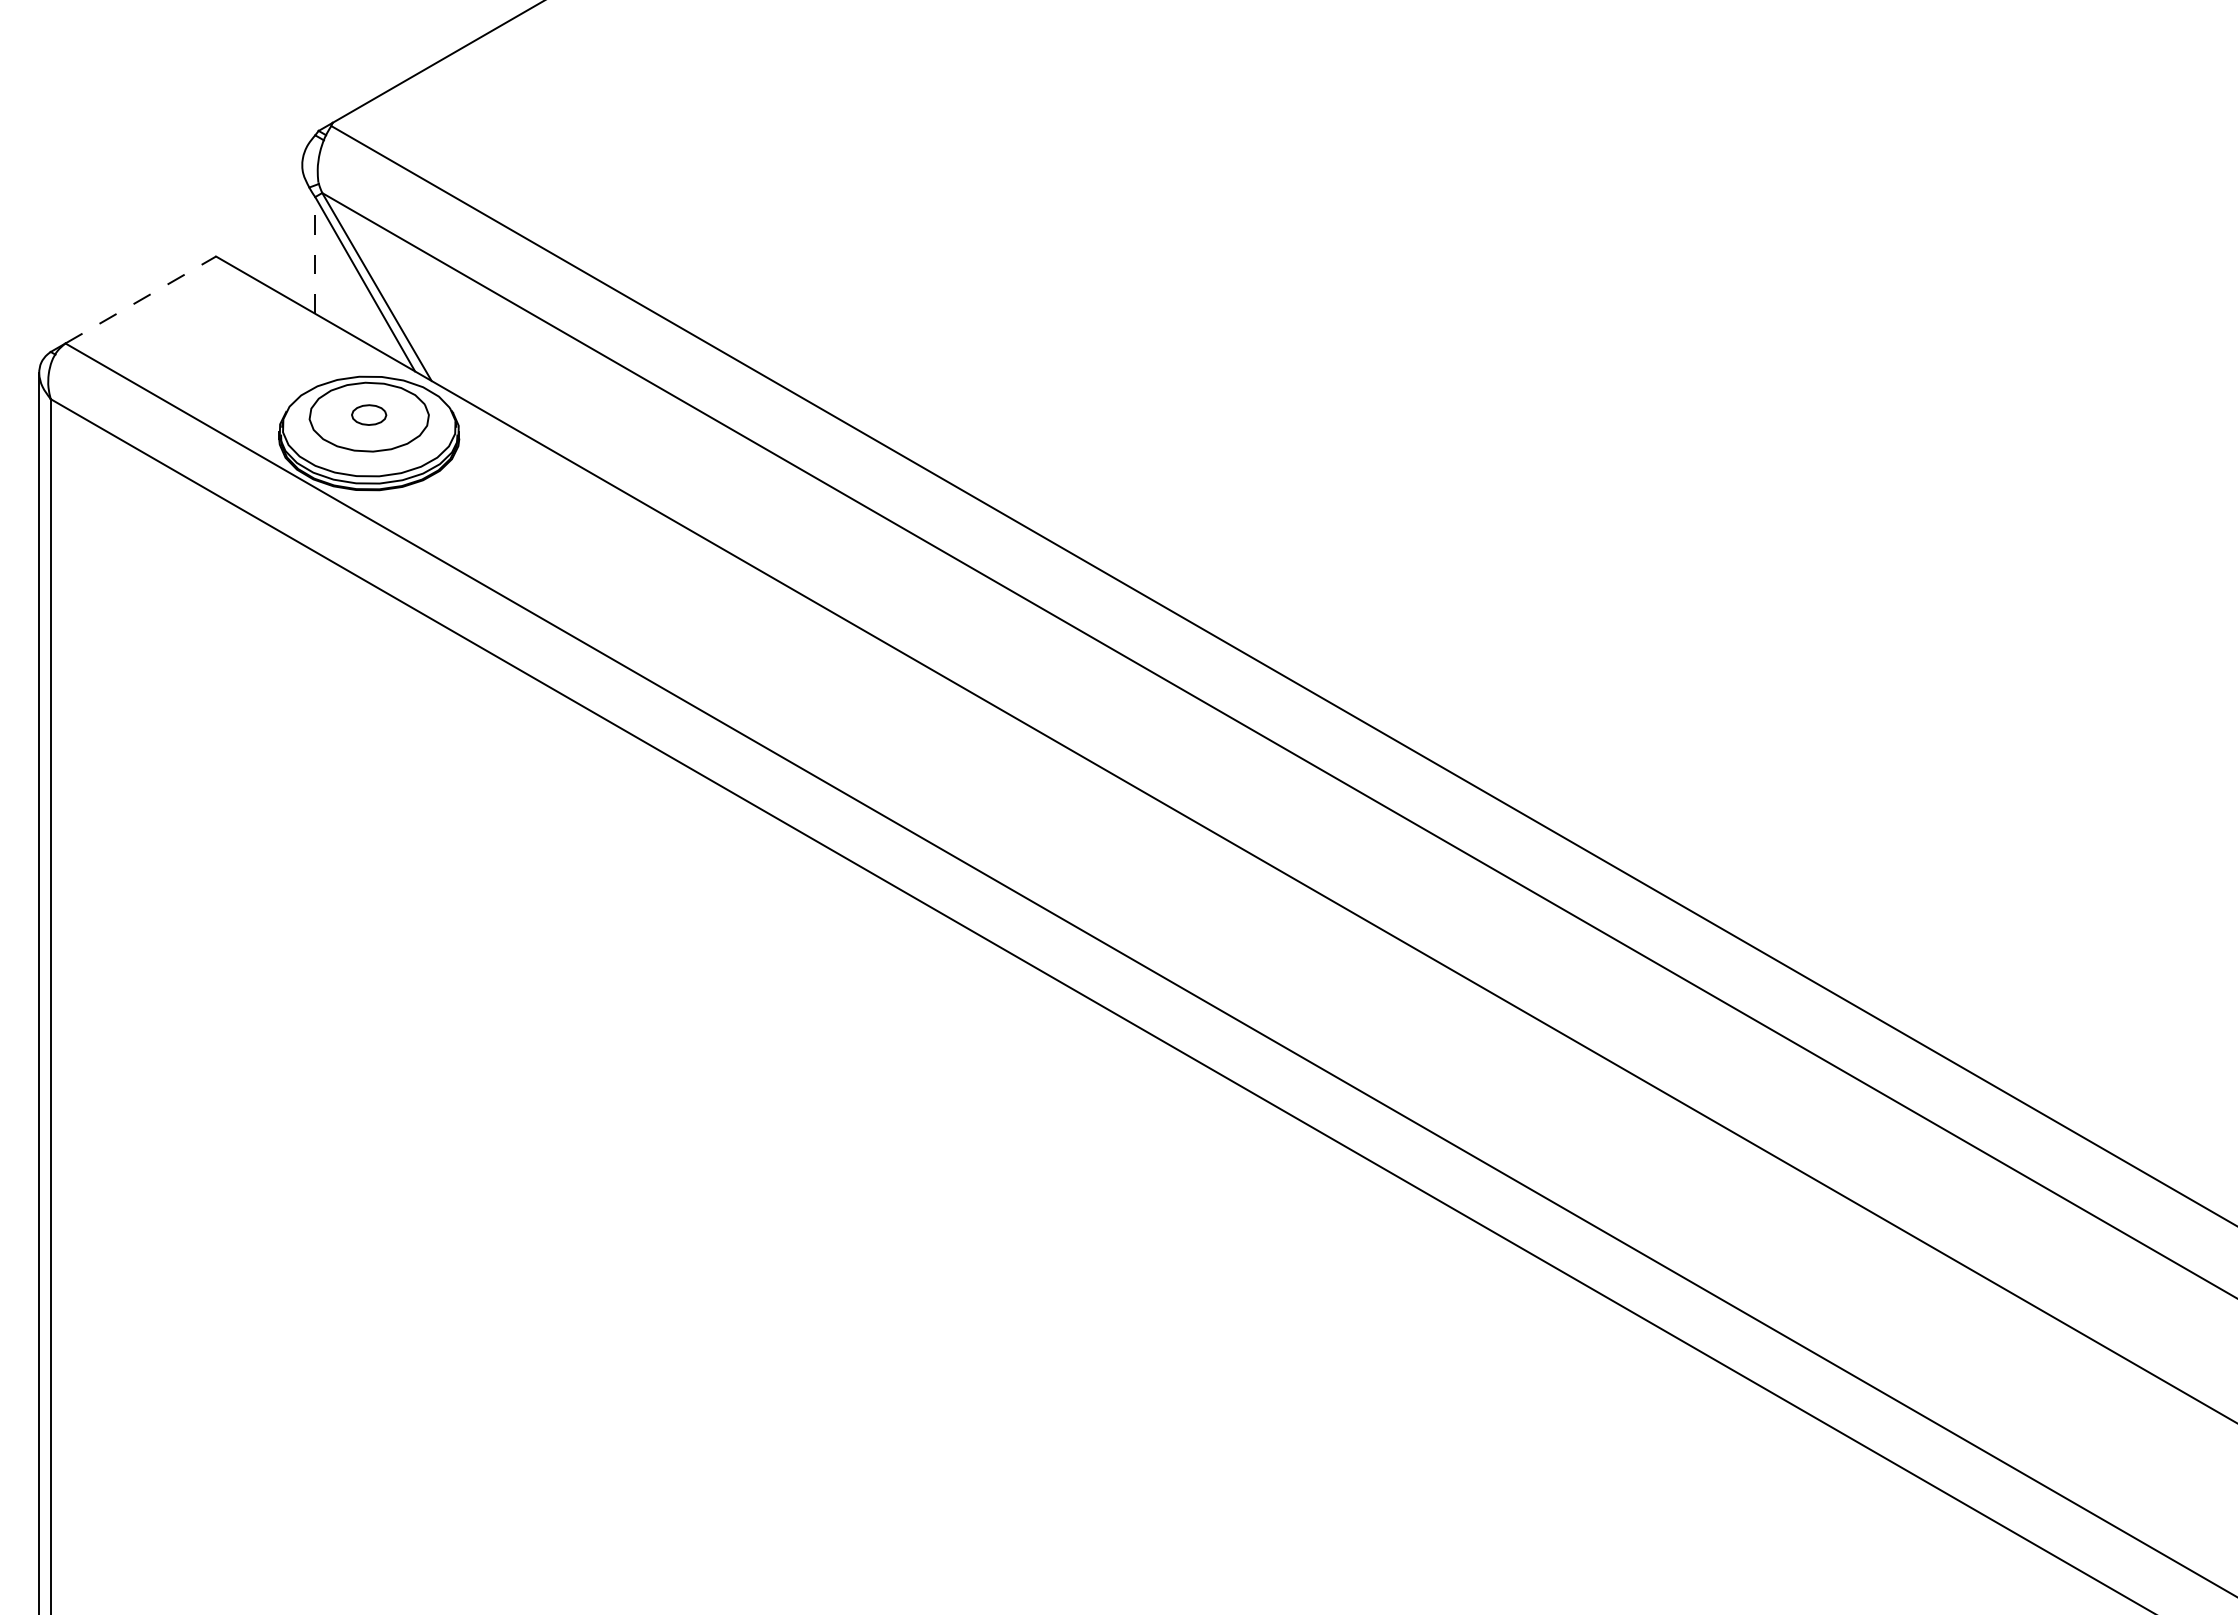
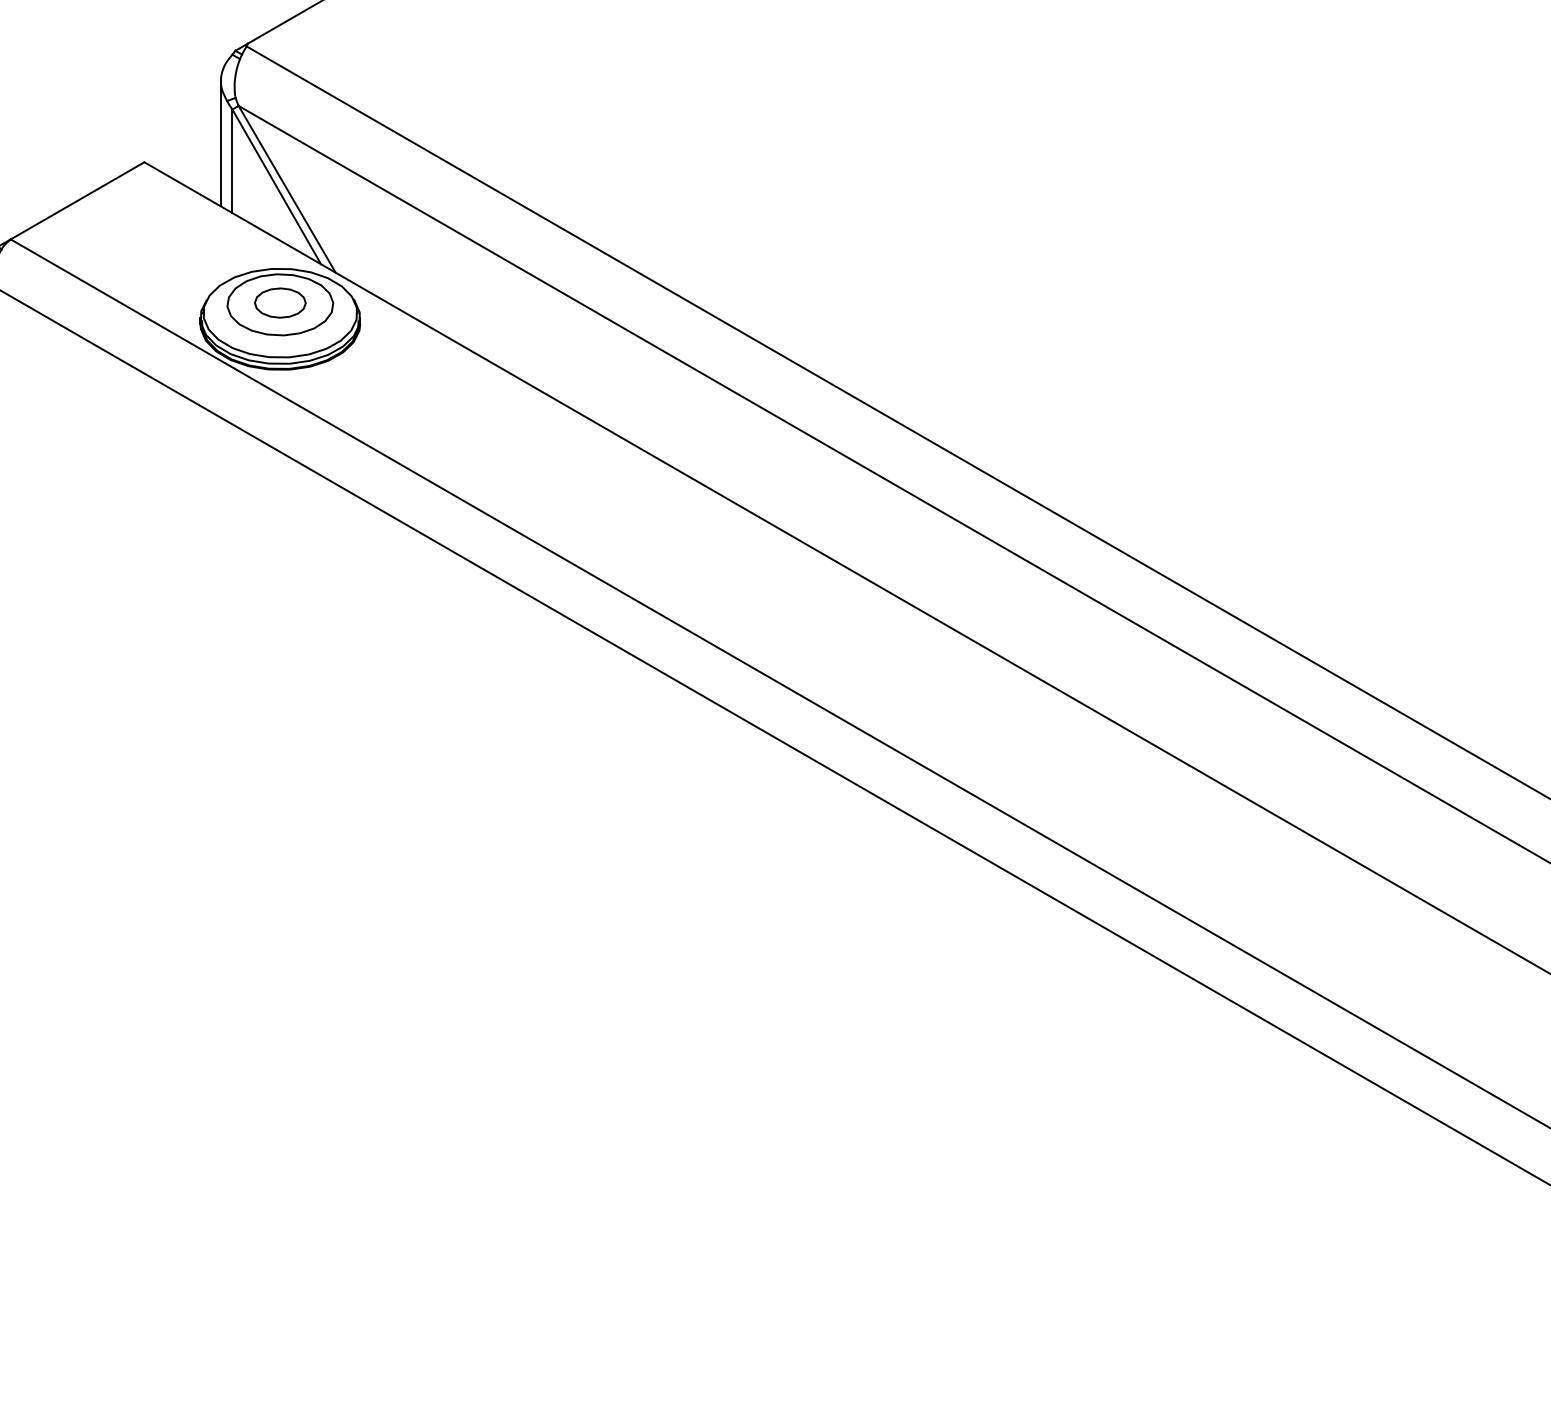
line: (302, 235) -> (221, 143), added
line: (315, 254) -> (232, 160), dashed -> solid
line: (140, 300) -> (77, 201), dashed -> solid
part: (368, 414) -> (279, 302), size x1.67

